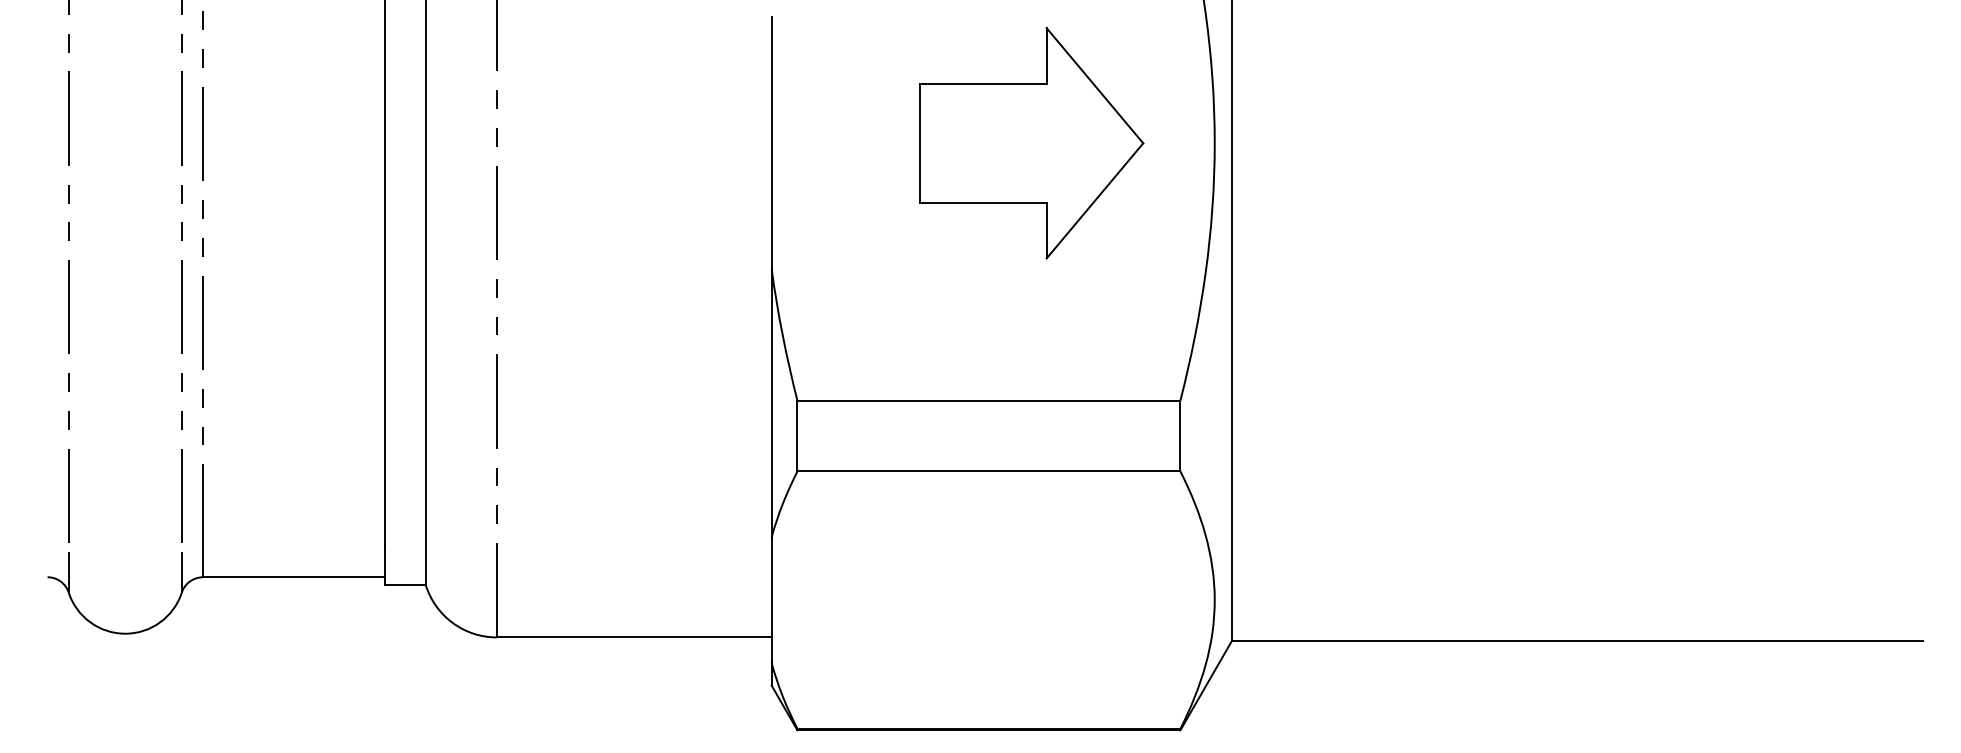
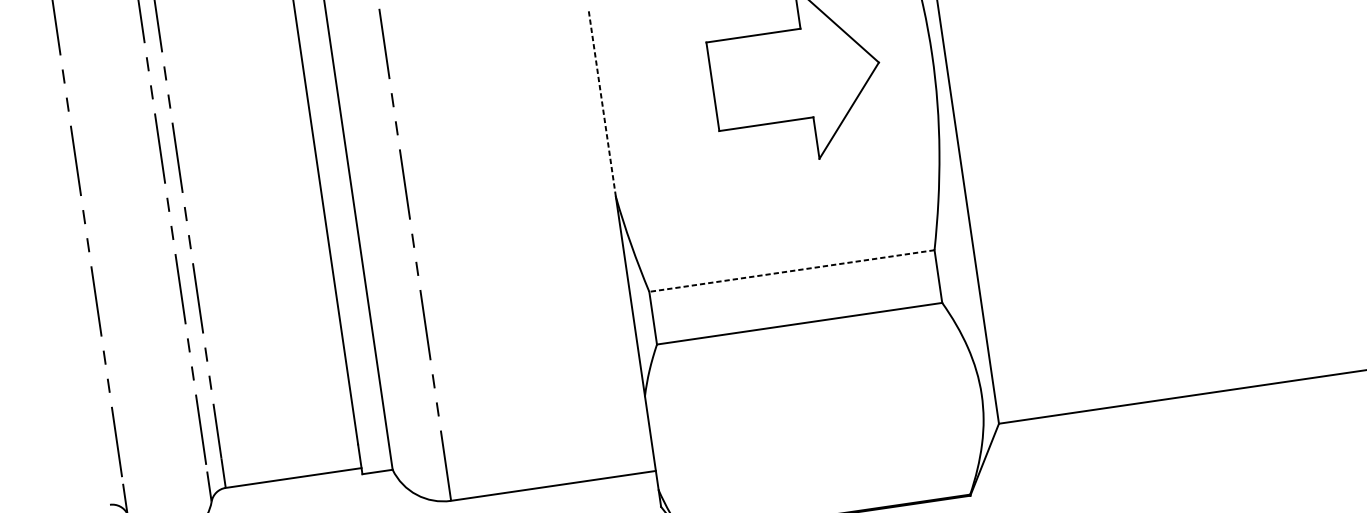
line: (771, 142) -> (601, 102), solid -> dashed
line: (988, 400) -> (791, 270), solid -> dashed

